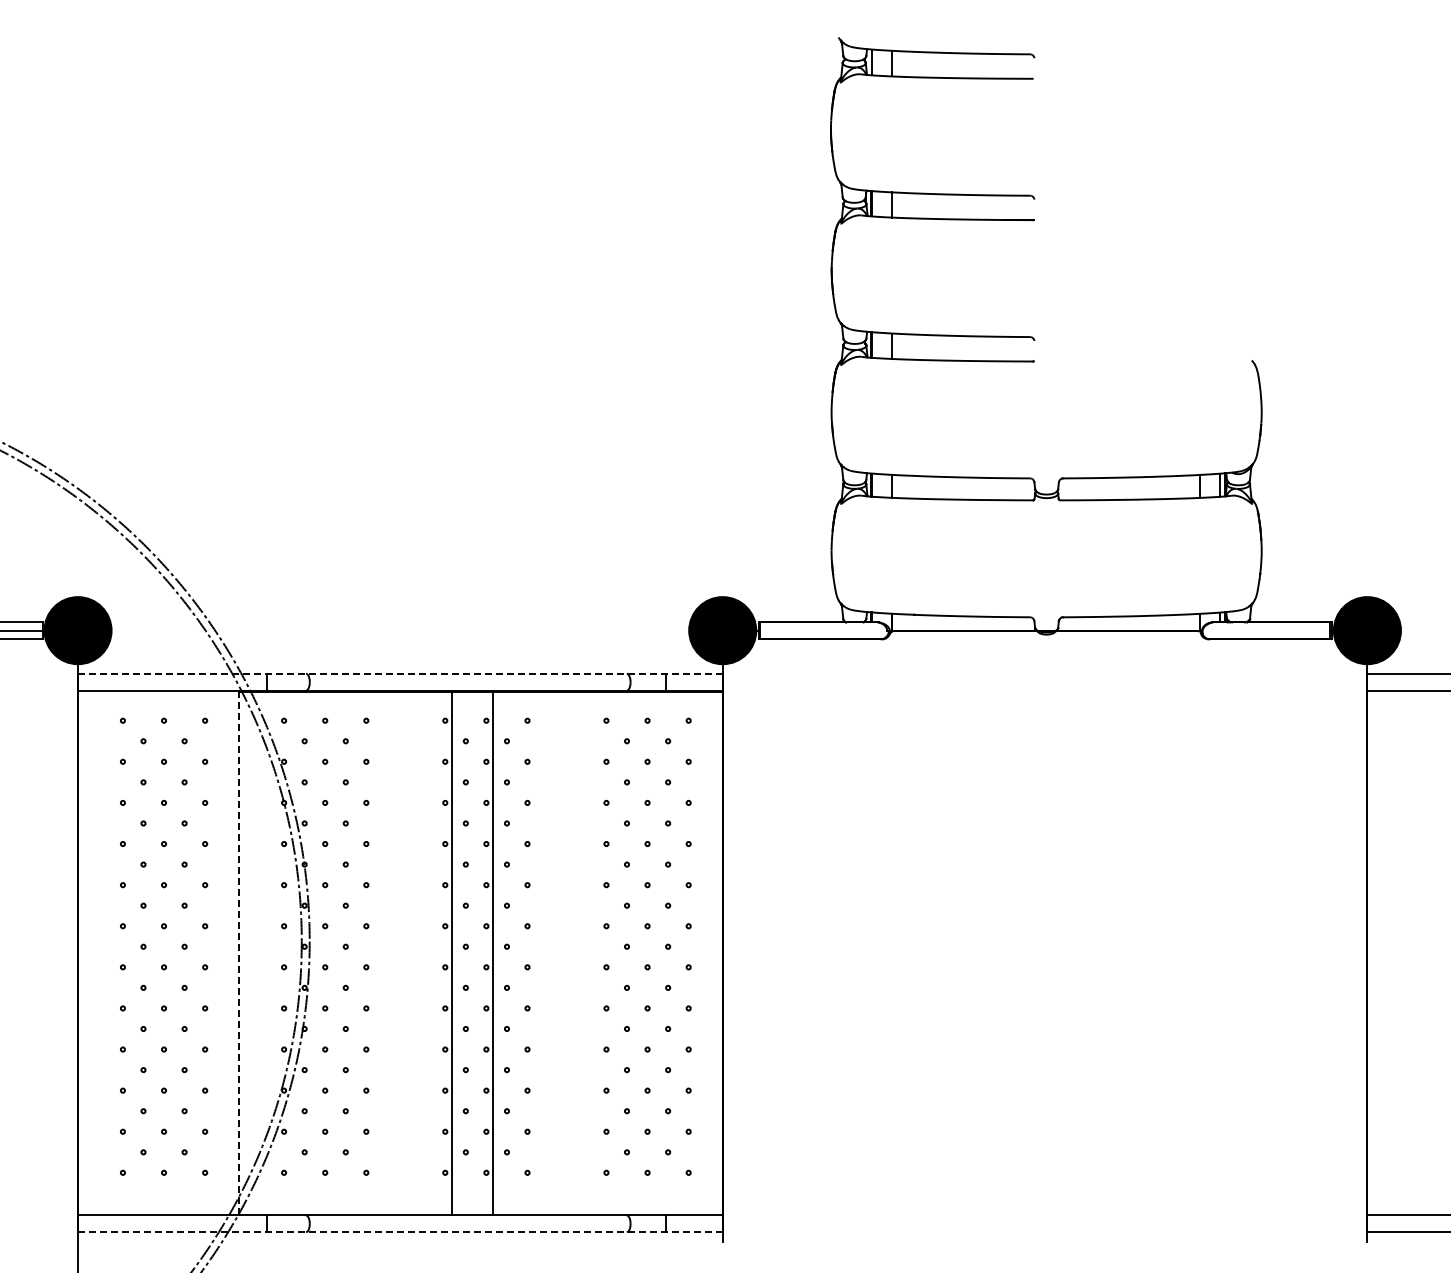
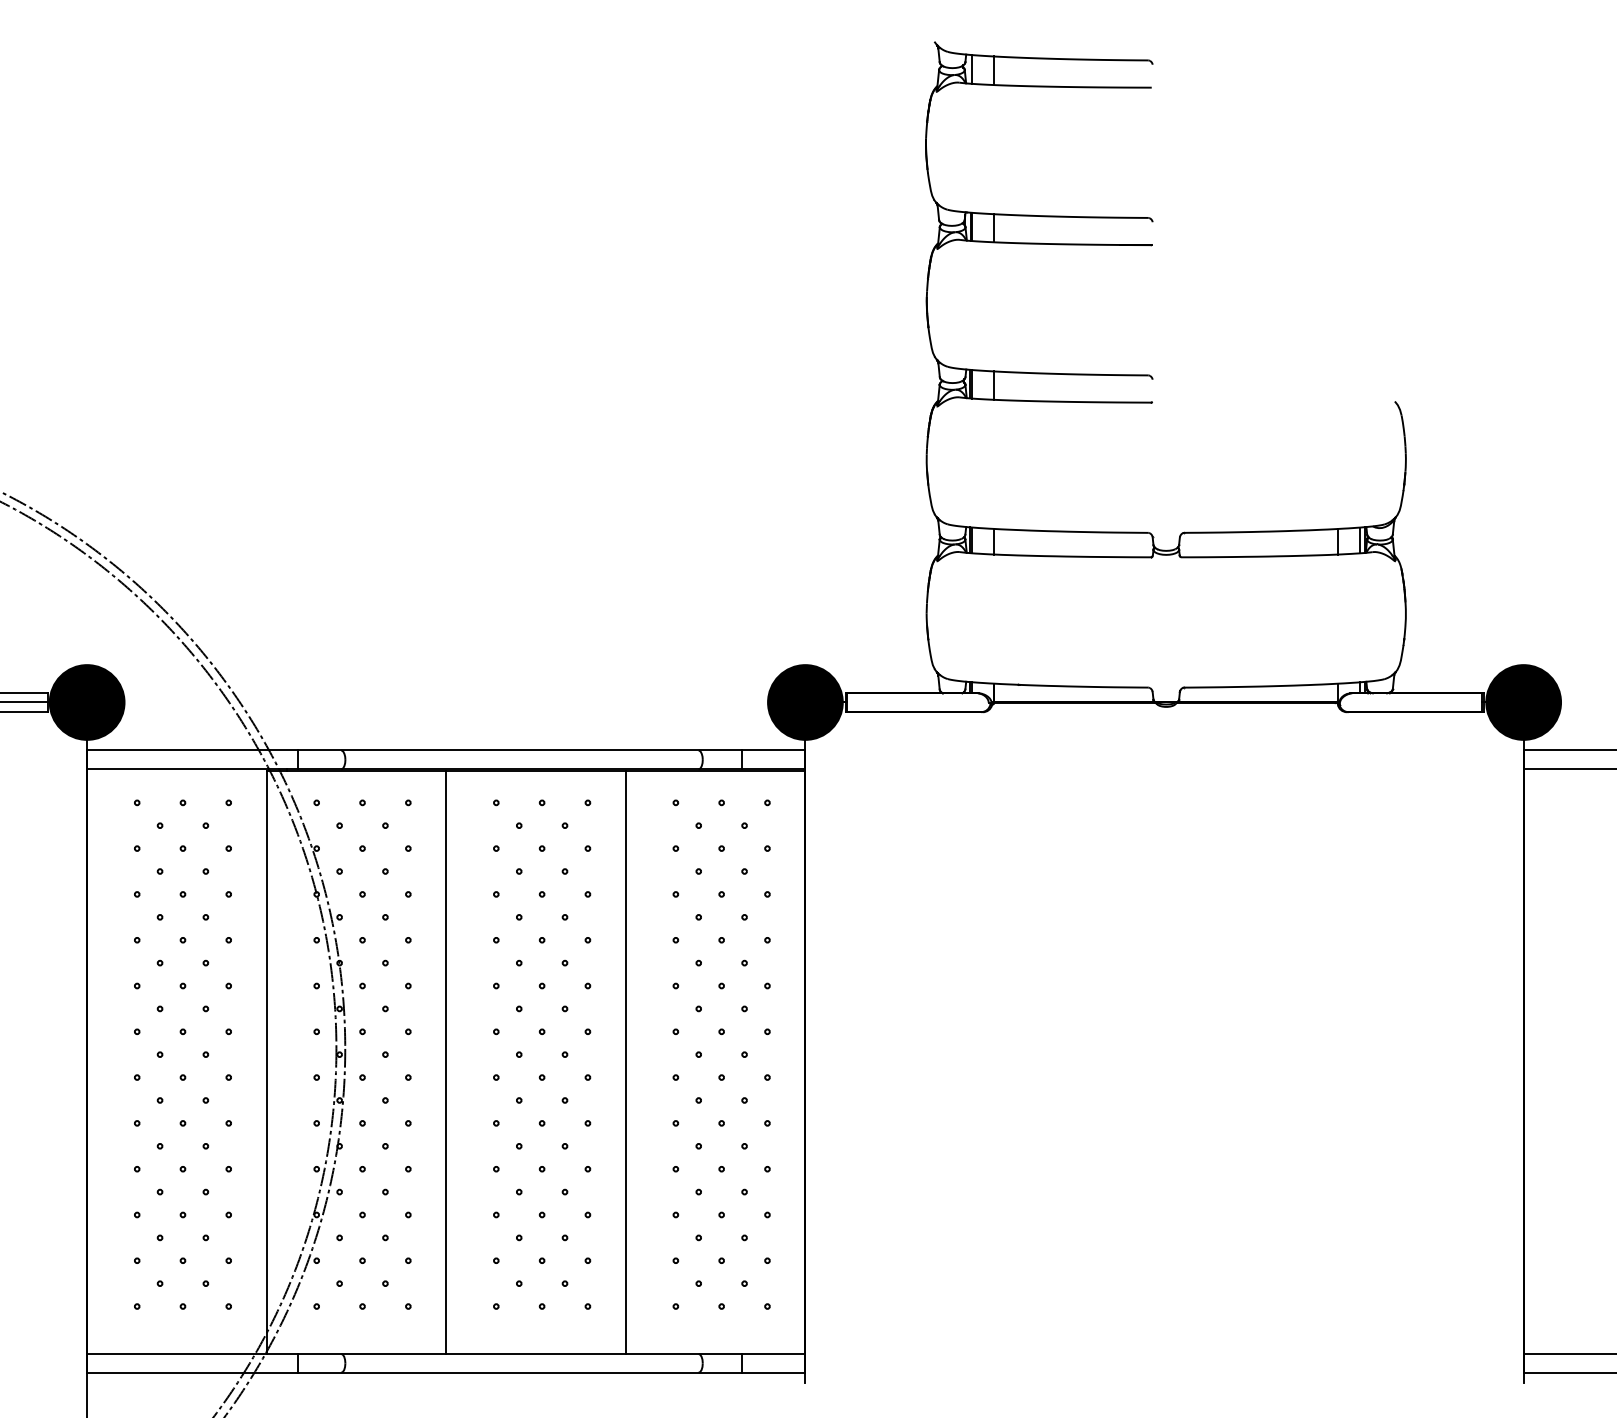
line: (399, 673) -> (445, 750), dashed -> solid
line: (239, 953) -> (267, 1062), dashed -> solid
line: (452, 953) -> (446, 1062), moved
line: (492, 953) -> (625, 1062), moved
line: (399, 1232) -> (445, 1373), dashed -> solid

